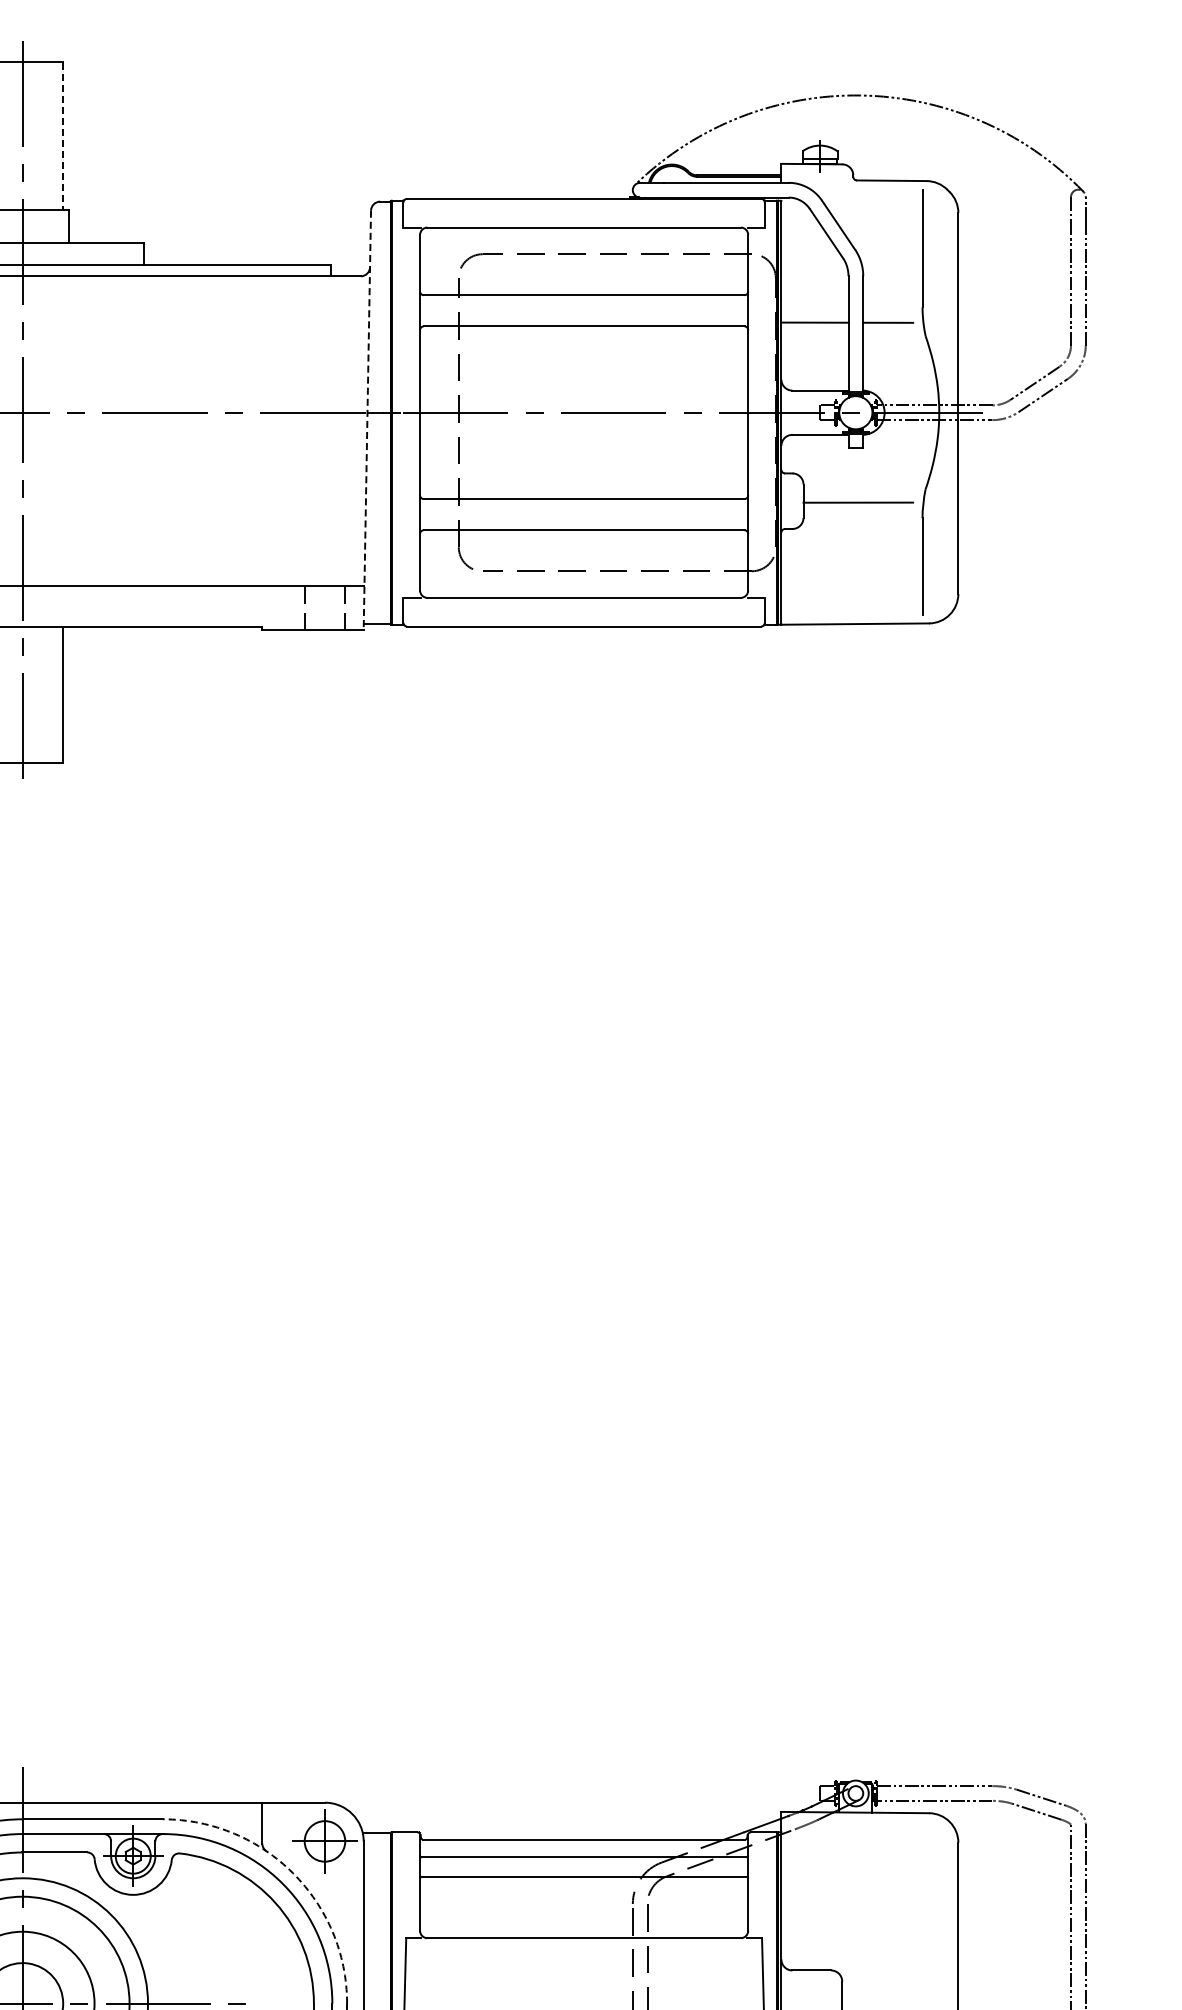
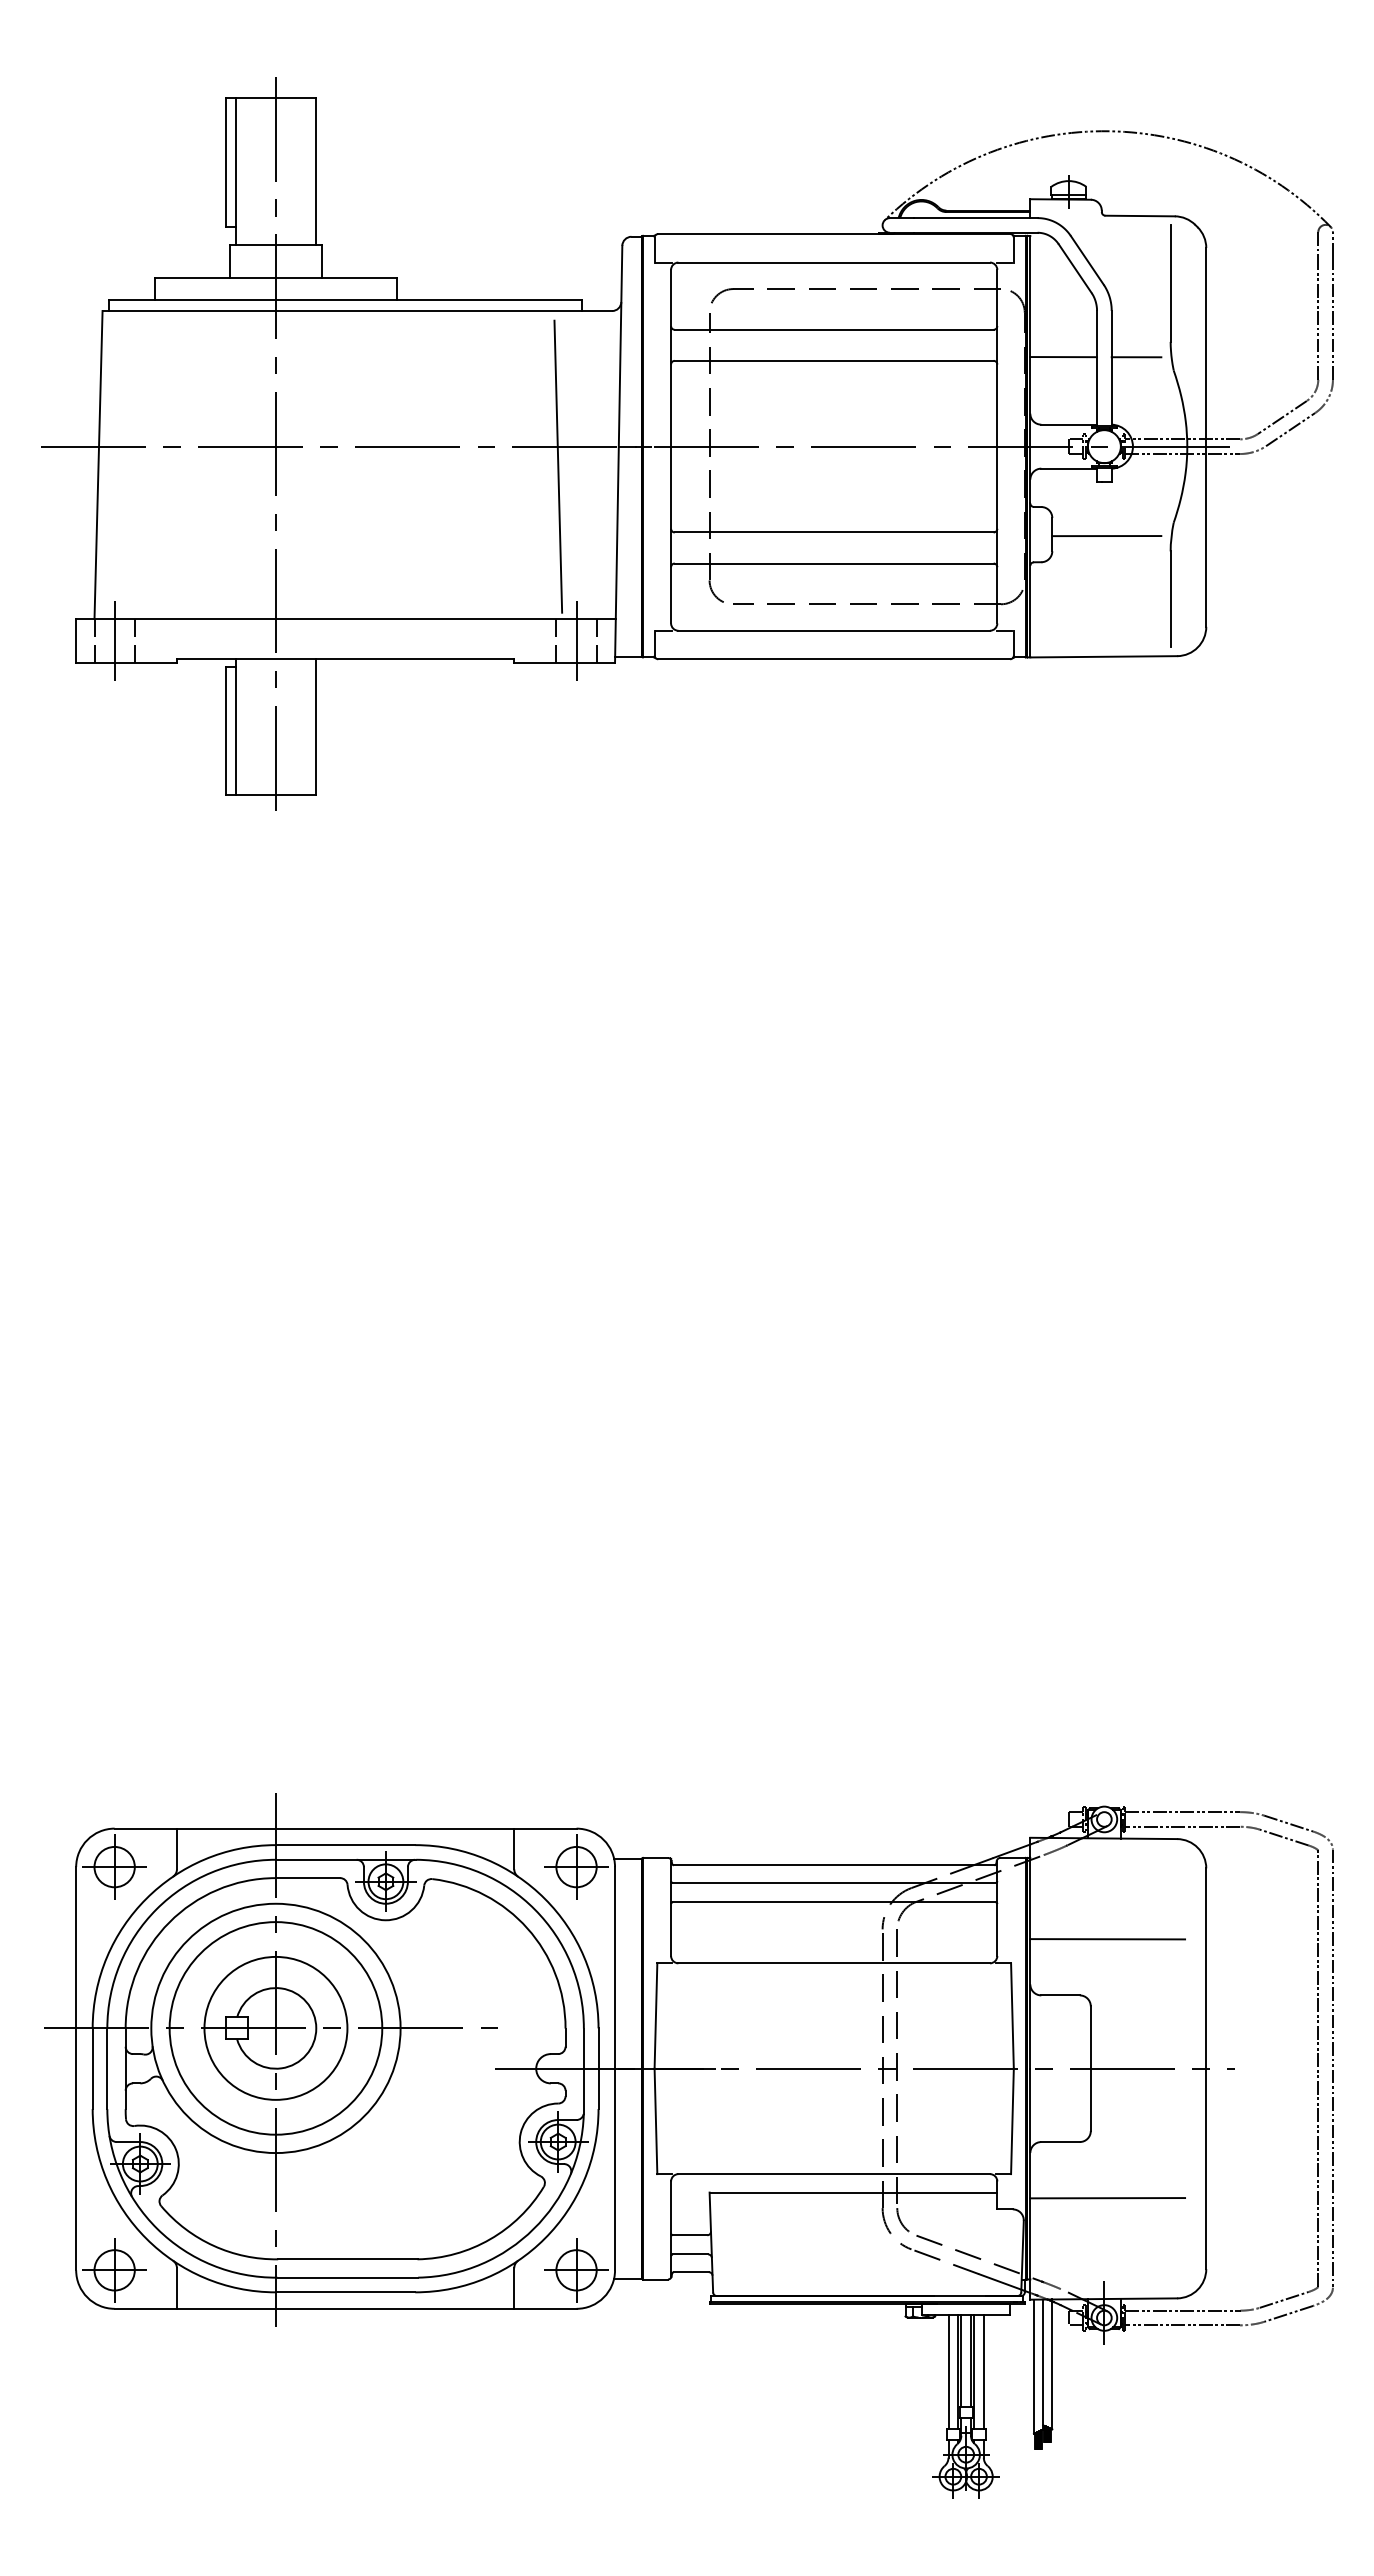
line: (63, 136) -> (316, 172), dashed -> solid
line: (367, 420) -> (618, 454), dashed -> solid
line: (306, 432) -> (558, 466), added
line: (324, 607) -> (576, 640), added
arc: (292, 1872) -> (544, 1898), dashed -> solid
line: (859, 1914) -> (1107, 1939), added

